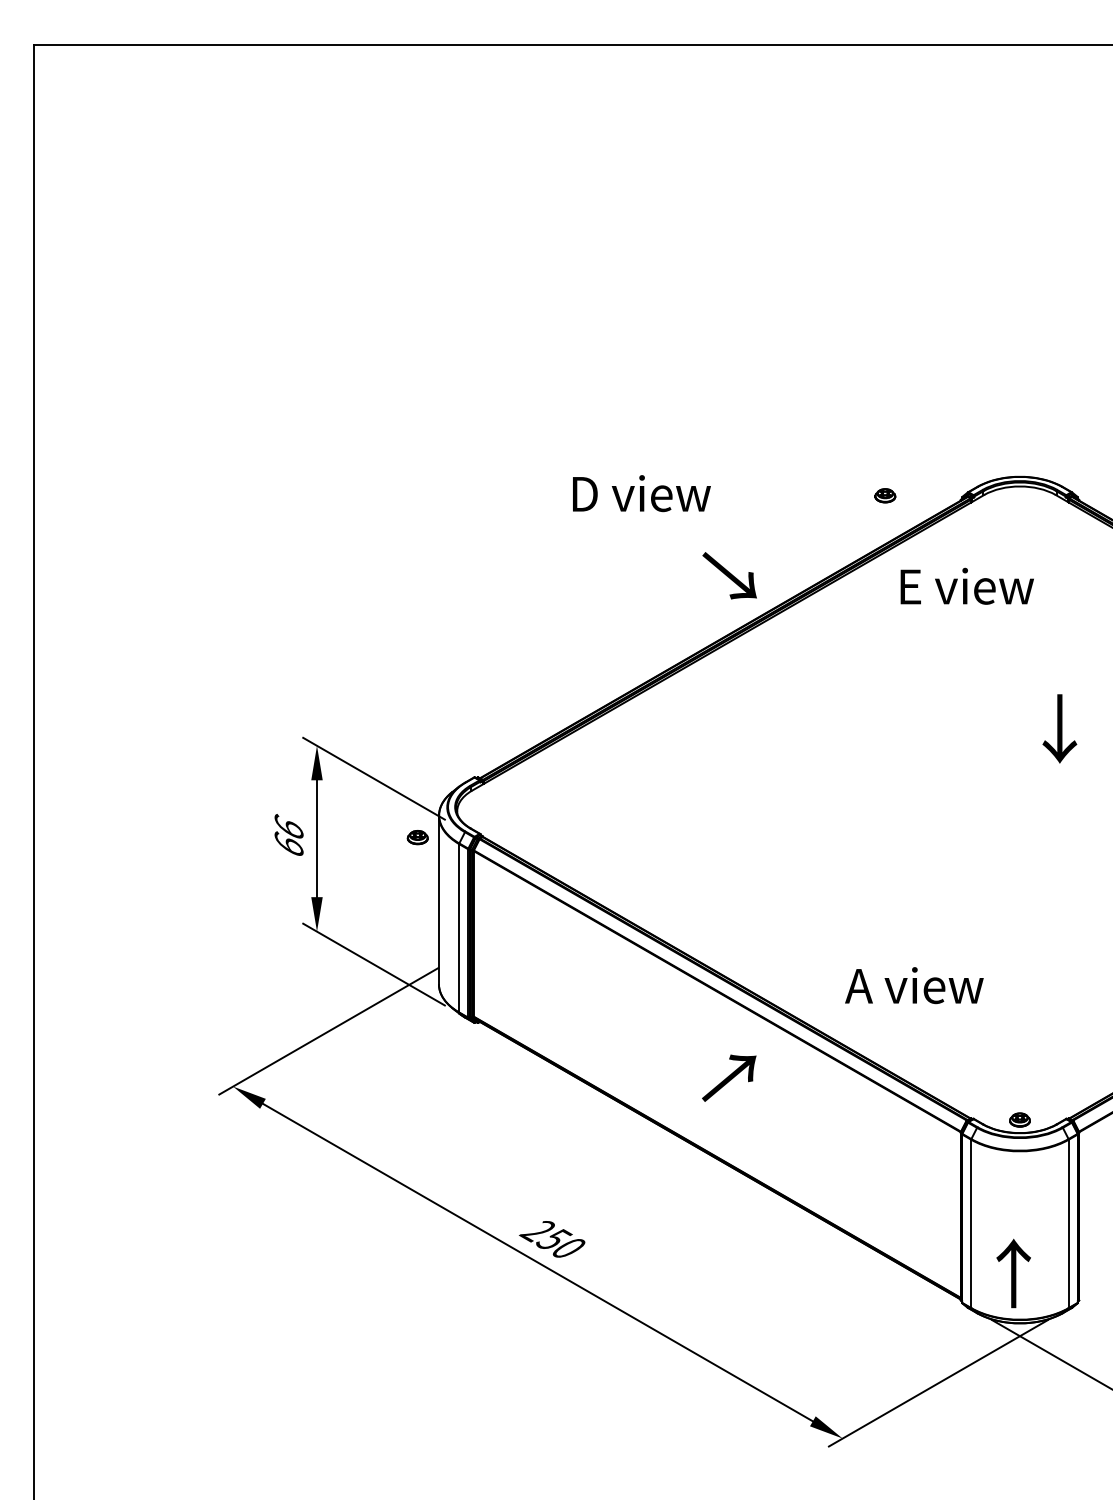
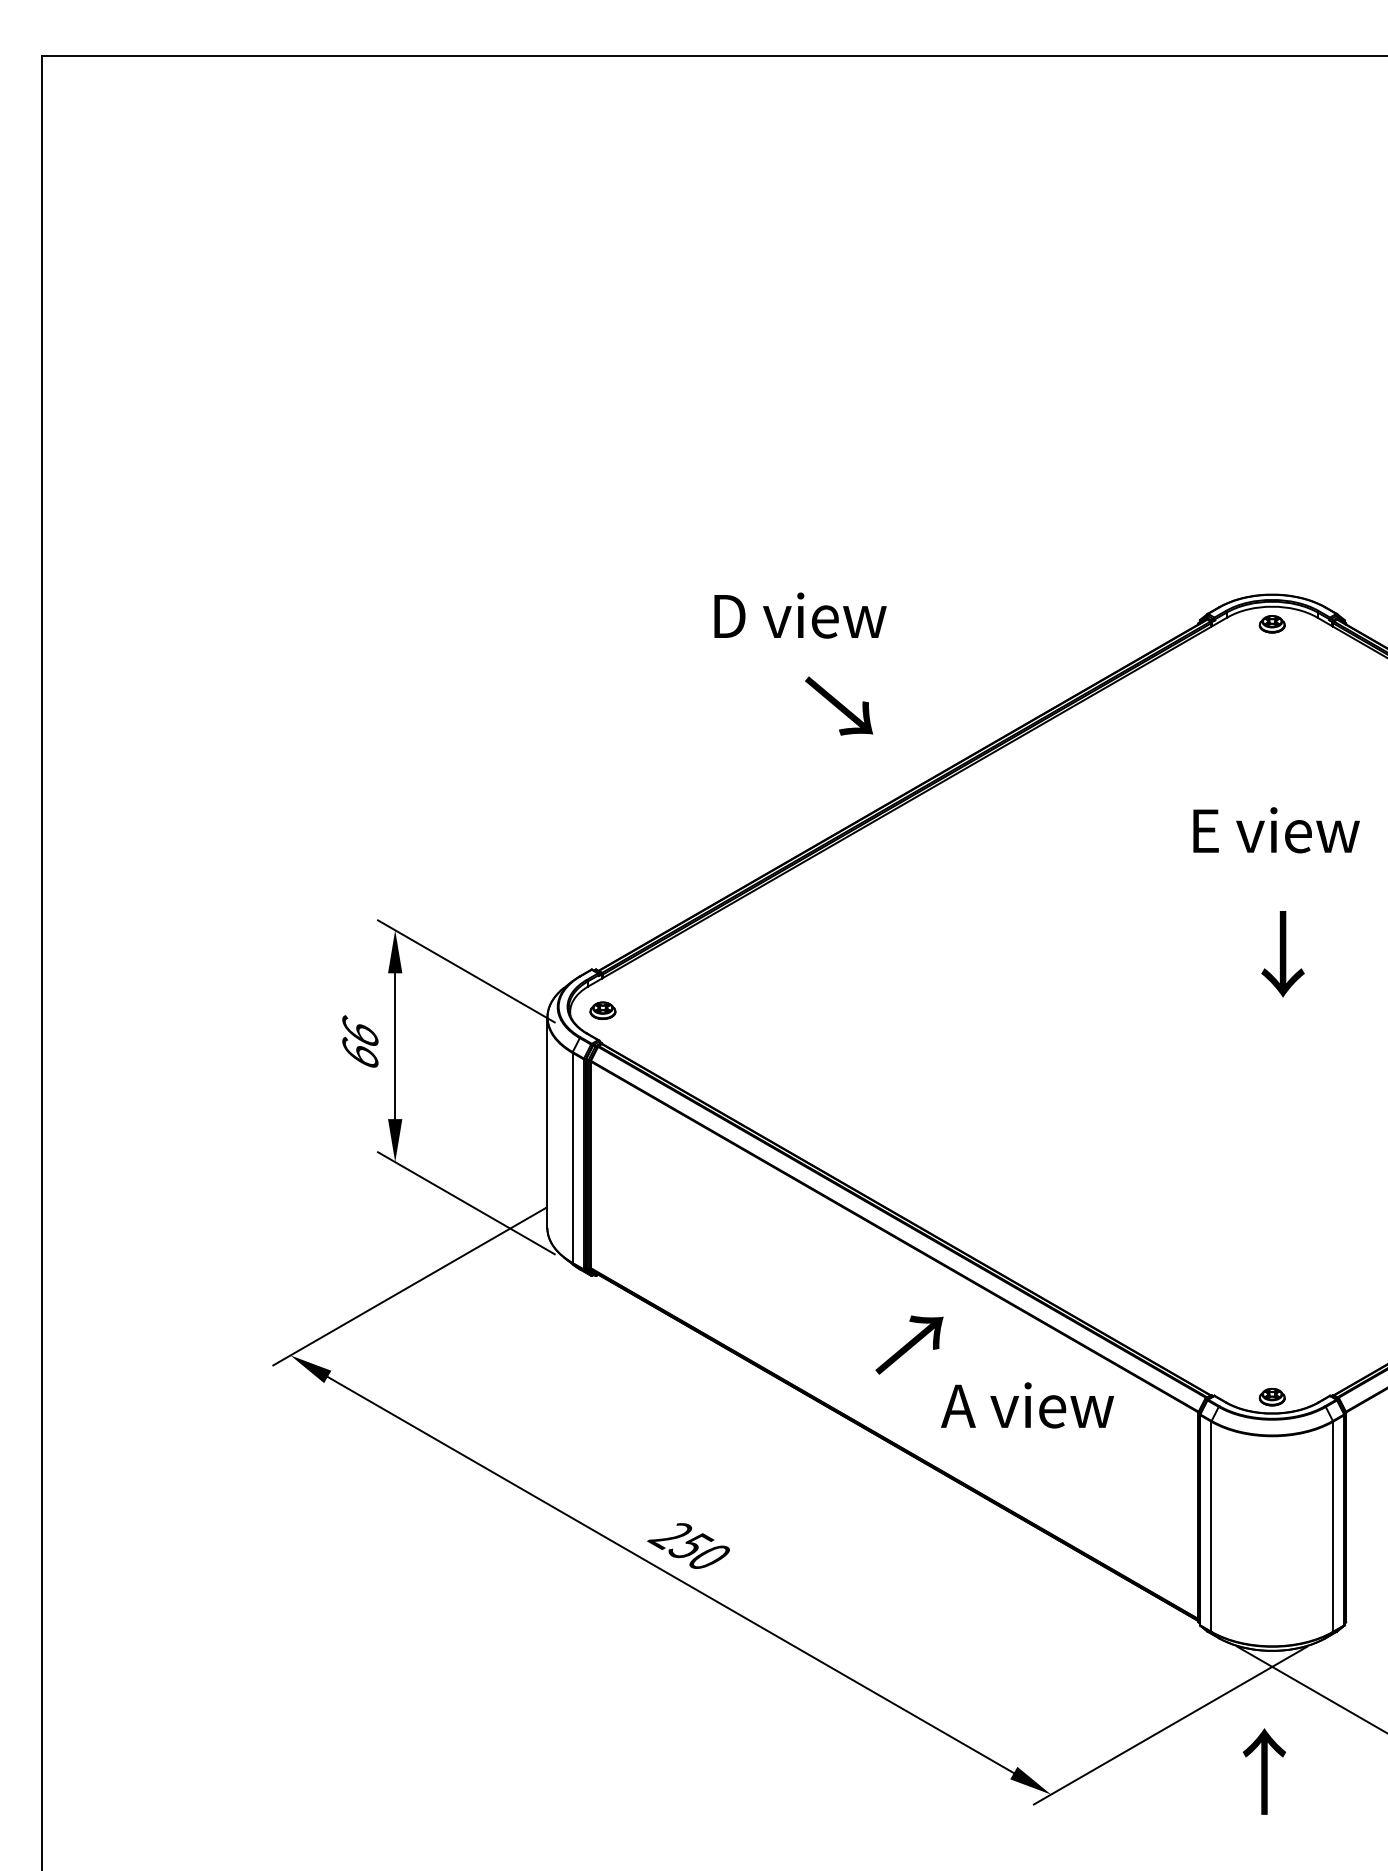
part: (884, 495) -> (1271, 624), moved
text: (730, 575) -> (839, 705), moved
text: (967, 586) -> (1276, 830), moved
text: (1059, 729) -> (1282, 954), moved
part: (417, 837) -> (602, 1010), moved
text: (914, 985) -> (1027, 1405), moved
text: (1013, 1273) -> (1264, 1771), moved

